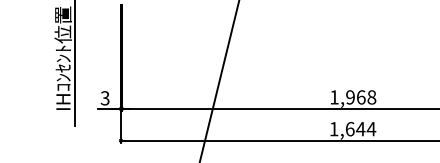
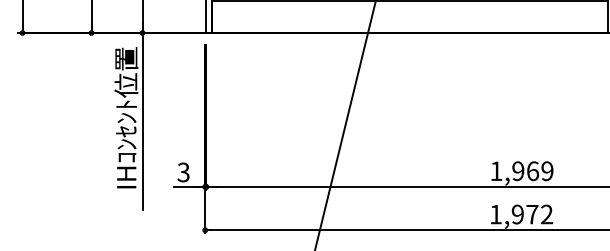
text: (371, 97) -> (547, 171), 1,968 -> 1,969
text: (360, 129) -> (532, 214), 1,644 -> 1,972

